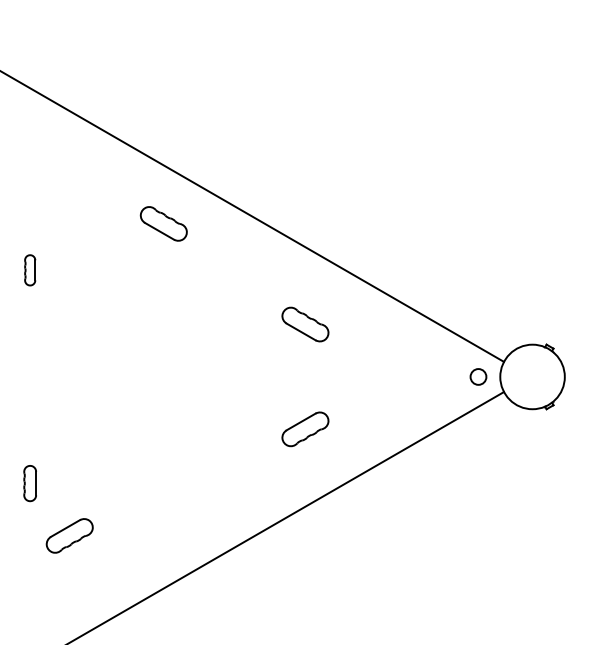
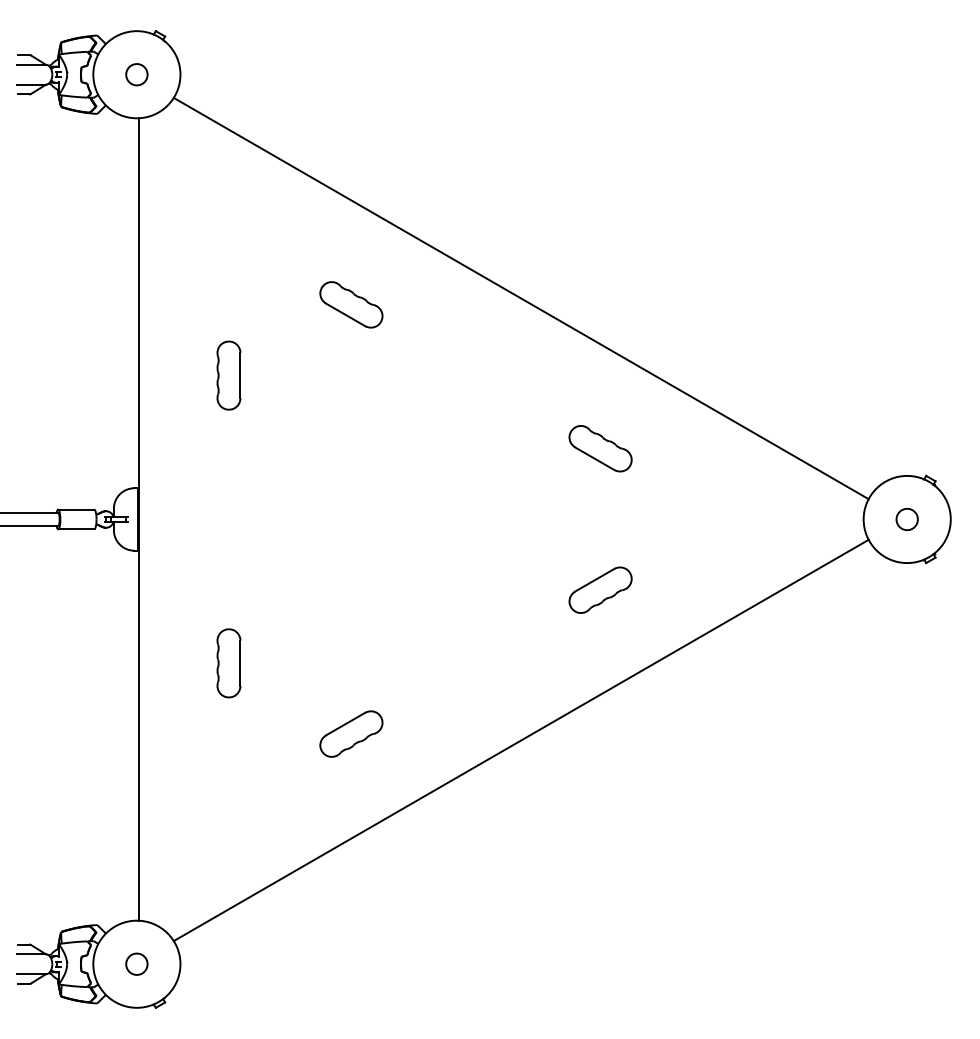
part: (163, 223) -> (351, 304), moved
part: (29, 270) -> (228, 375), size x1.67
circle: (477, 376) -> (906, 519), moved
part: (29, 483) -> (228, 663), size x1.43
part: (69, 535) -> (351, 733), moved

